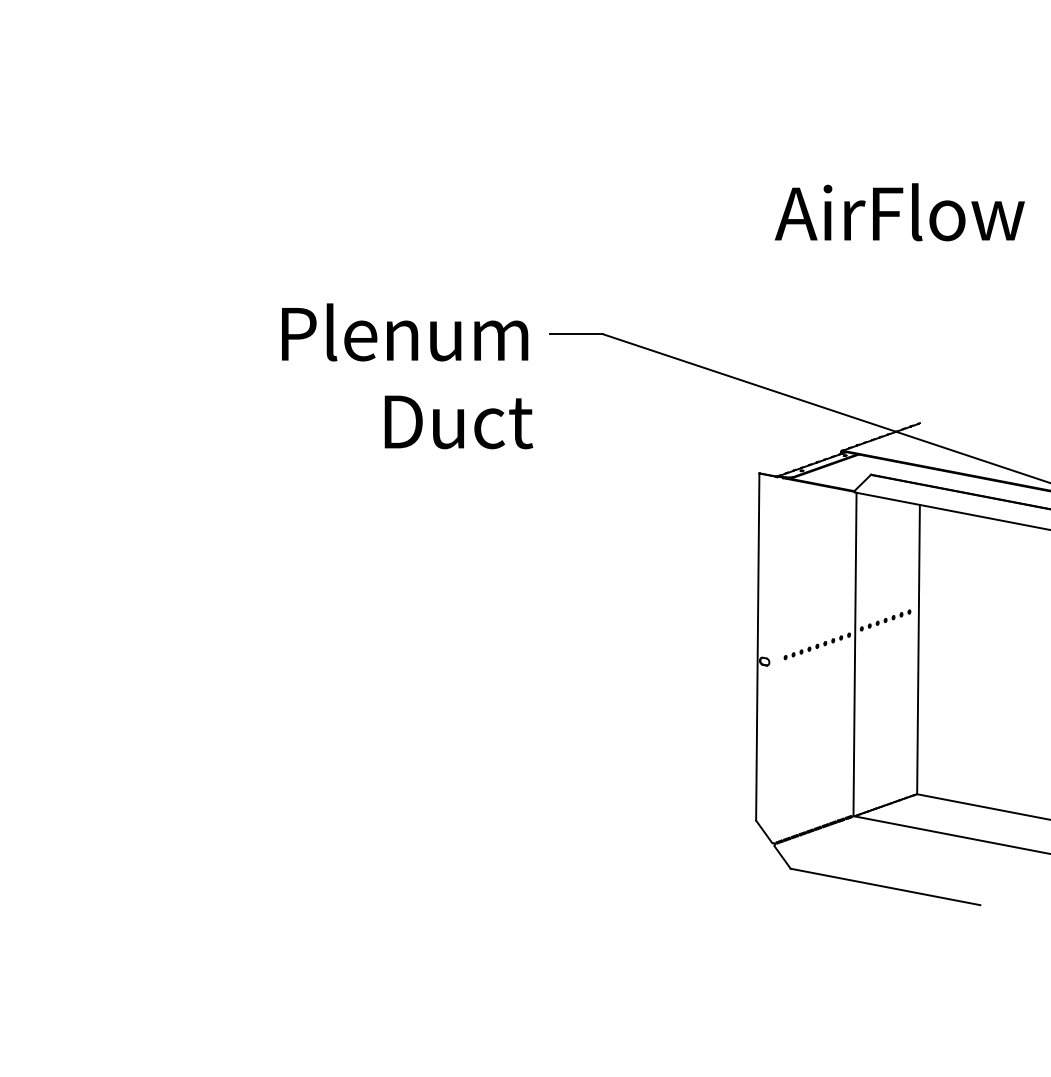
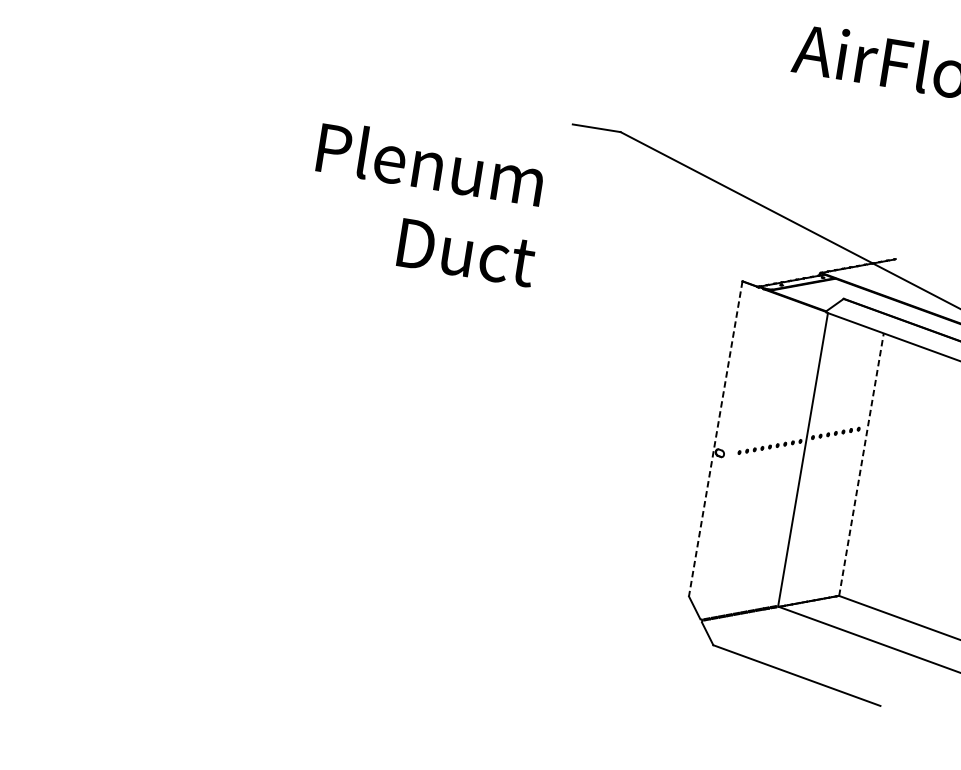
text: (407, 376) -> (426, 203), moved
line: (757, 647) -> (715, 439), solid -> dashed
line: (918, 649) -> (861, 464), solid -> dashed

